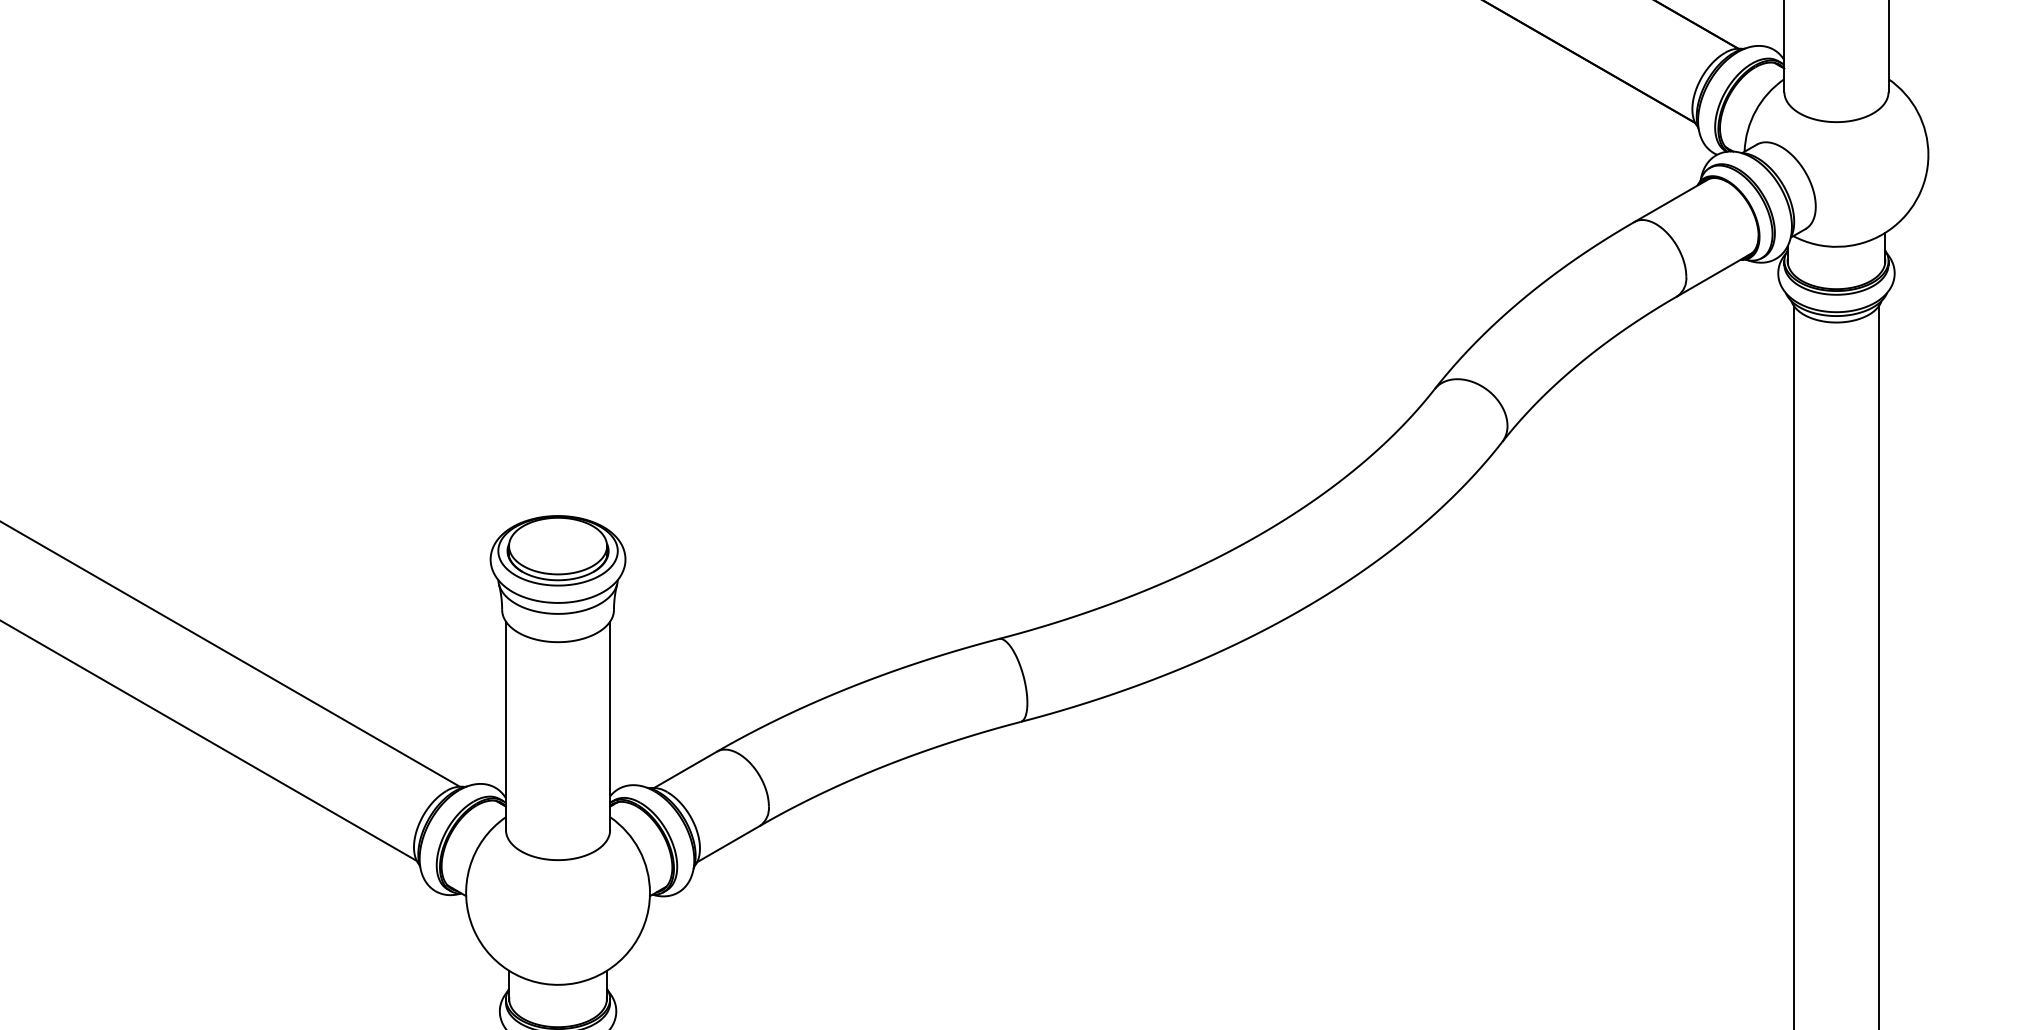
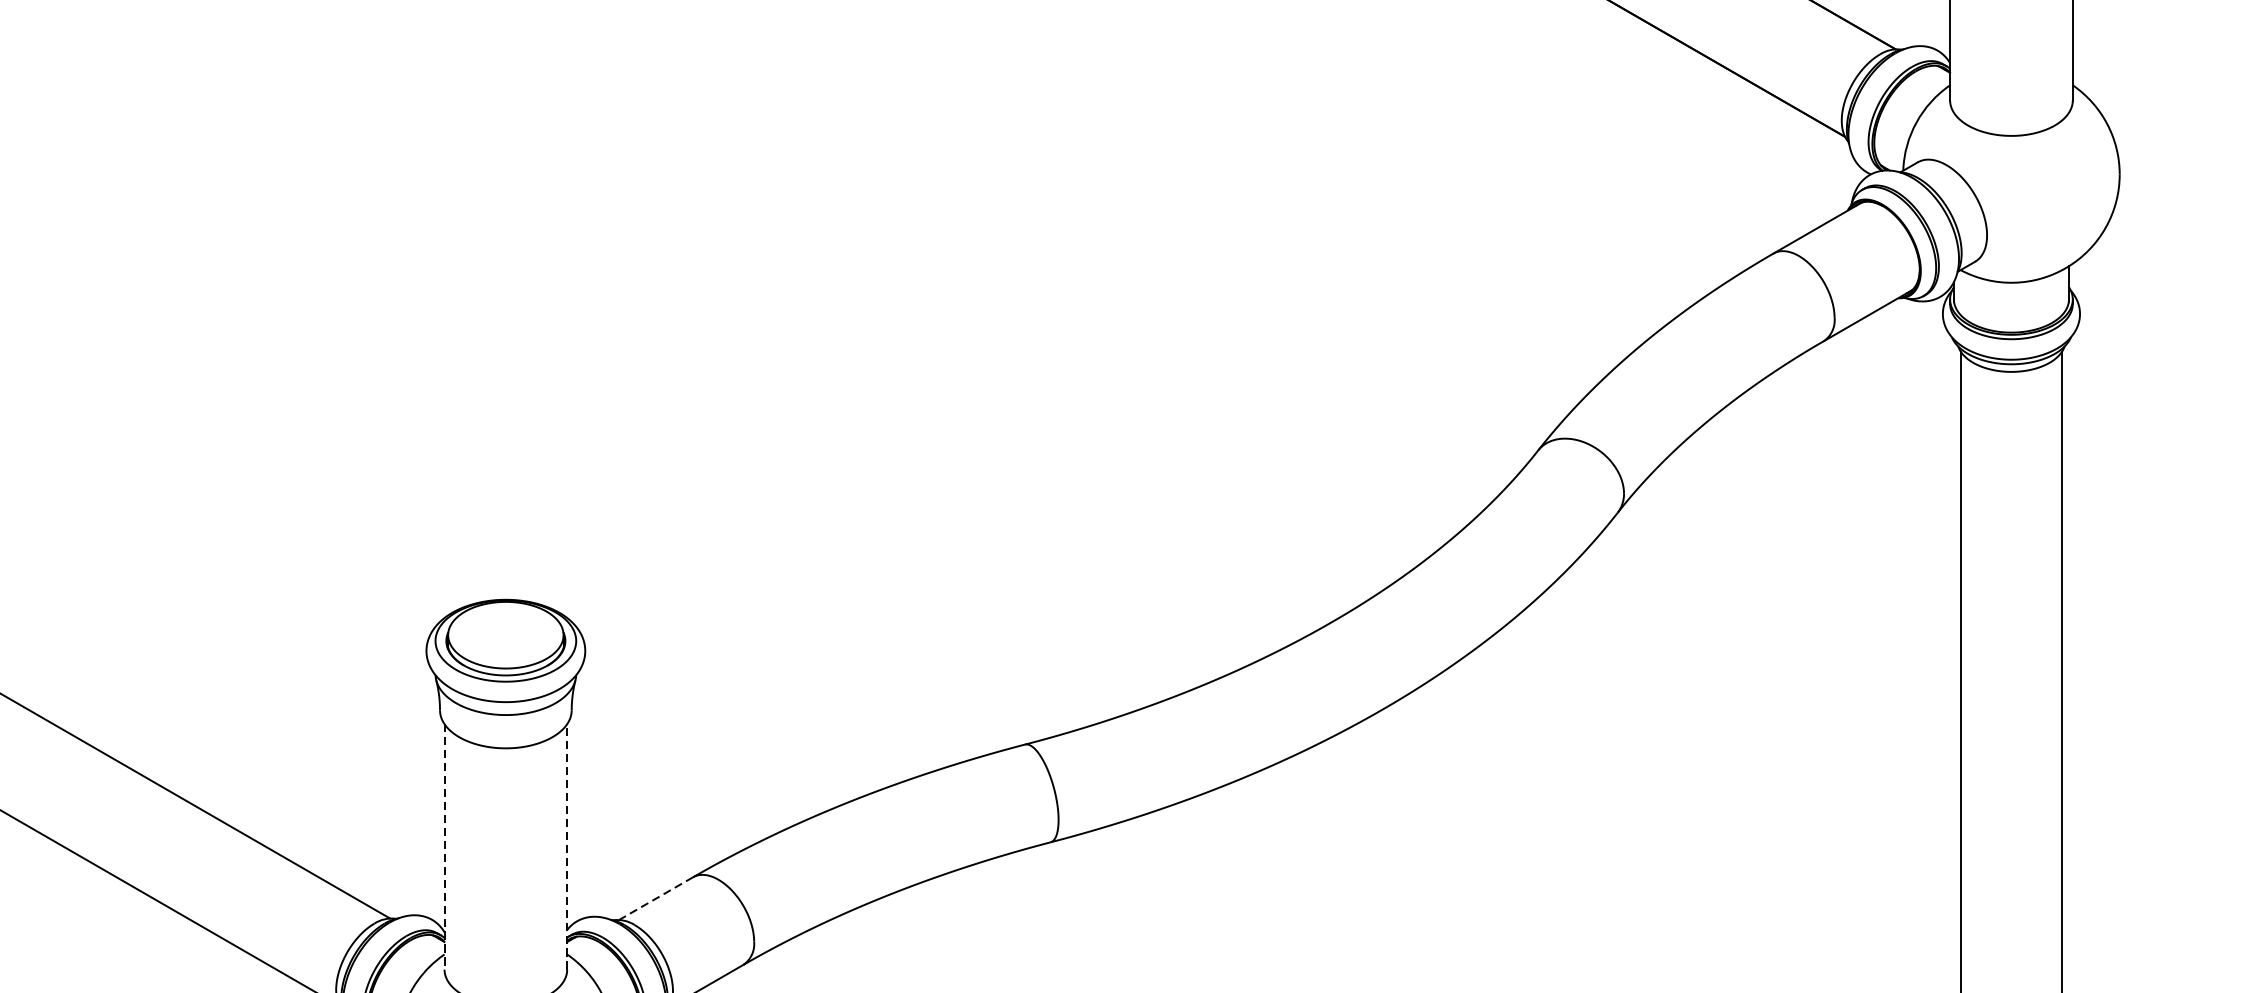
line: (610, 725) -> (567, 846), solid -> dashed
line: (505, 726) -> (443, 847), solid -> dashed
line: (685, 769) -> (655, 898), solid -> dashed

